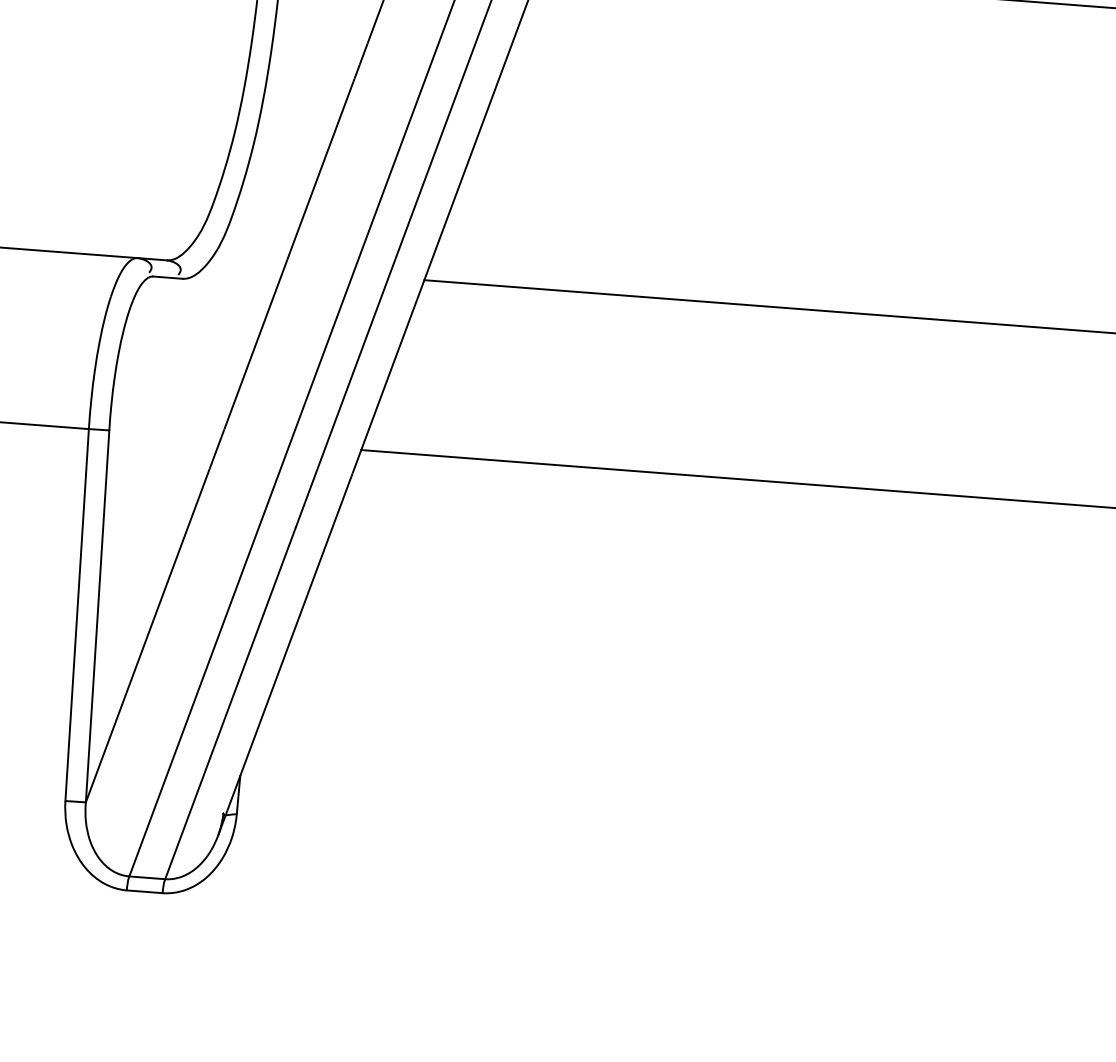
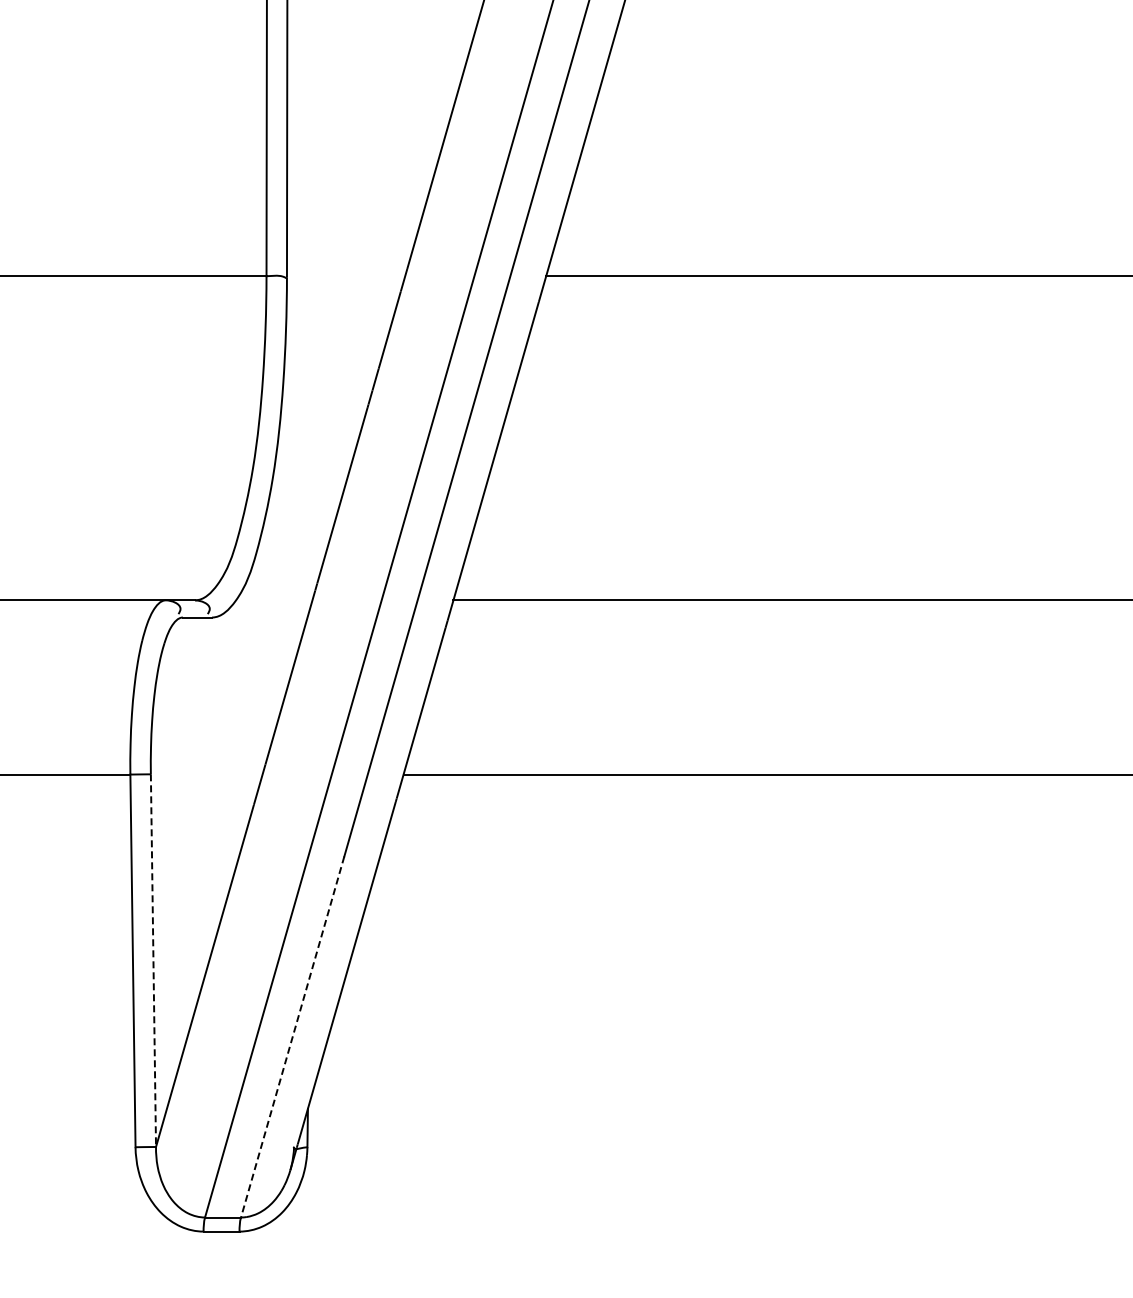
line: (97, 617) -> (153, 961), solid -> dashed
line: (230, 703) -> (292, 1037), solid -> dashed

